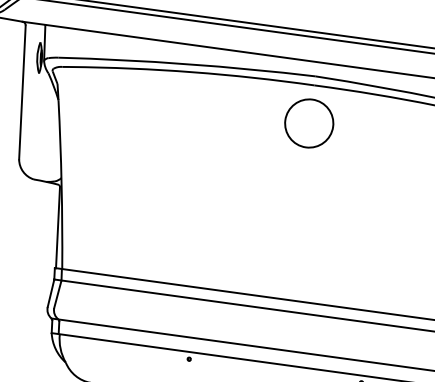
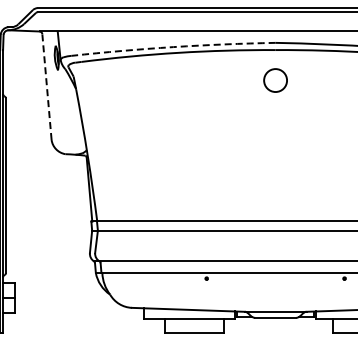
arc: (187, 64) -> (173, 47), solid -> dashed
line: (21, 91) -> (46, 86), solid -> dashed
circle: (309, 123) -> (275, 80), size x0.6

